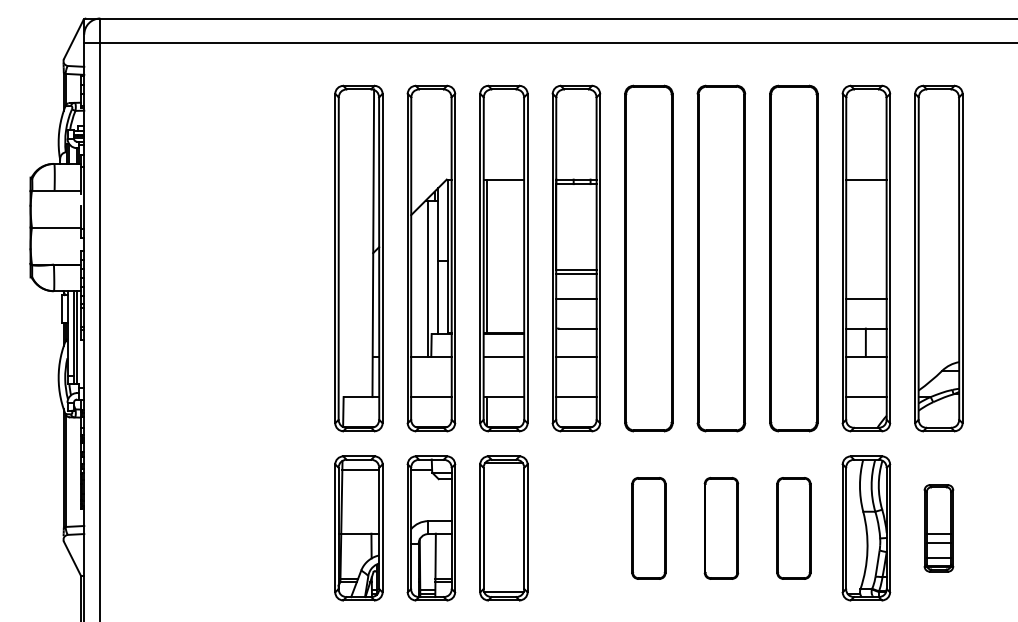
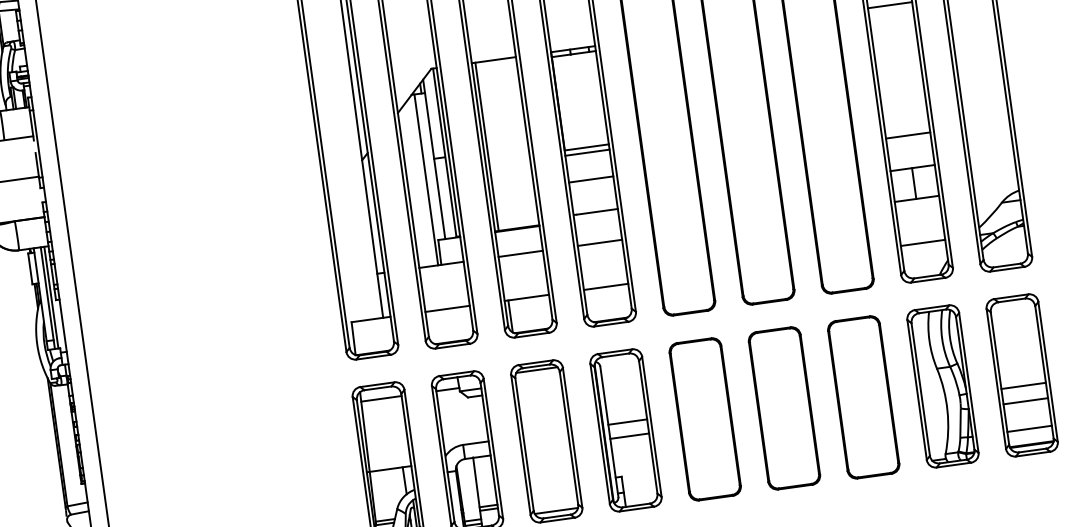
part: (576, 528) -> (626, 430), added
part: (648, 528) -> (704, 419), size x1.43
part: (721, 528) -> (784, 408), size x1.43
part: (793, 528) -> (863, 397), size x1.43
part: (938, 528) -> (1021, 375), size x1.67

